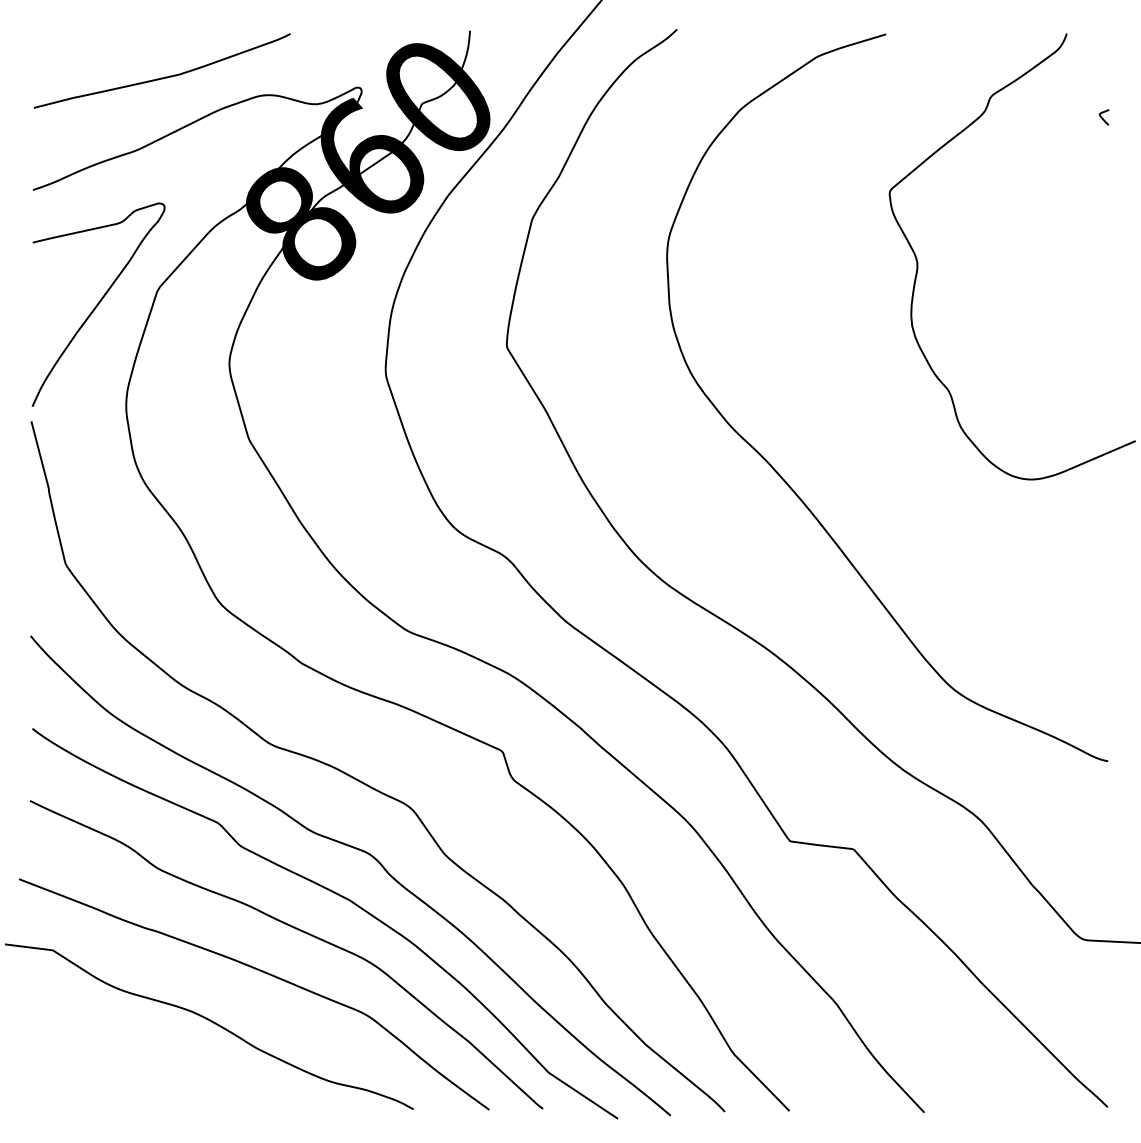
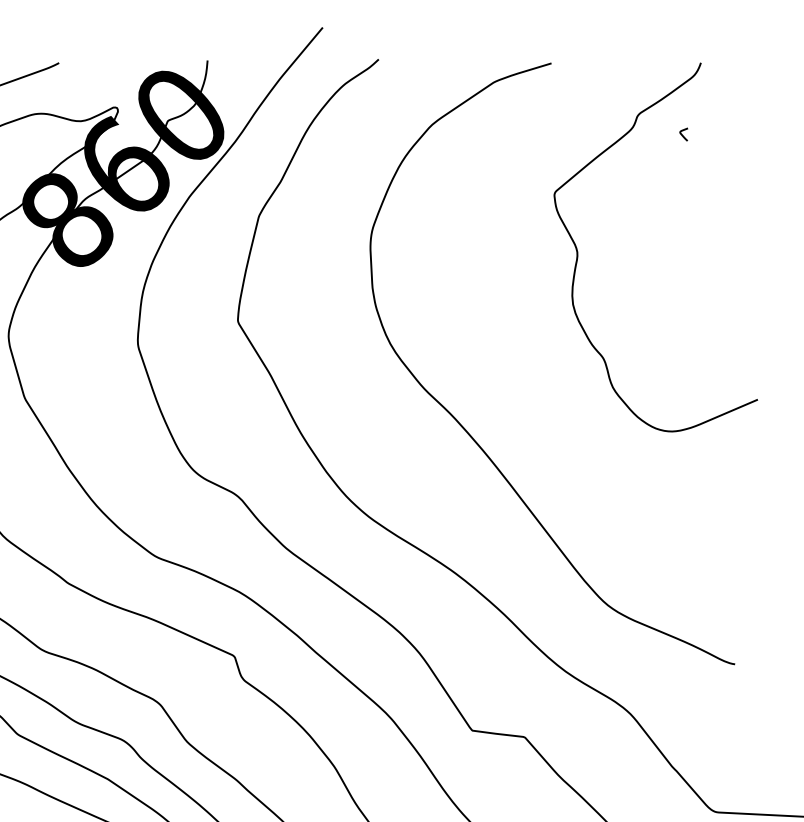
curve: (1103, 118) -> (683, 135), moved

